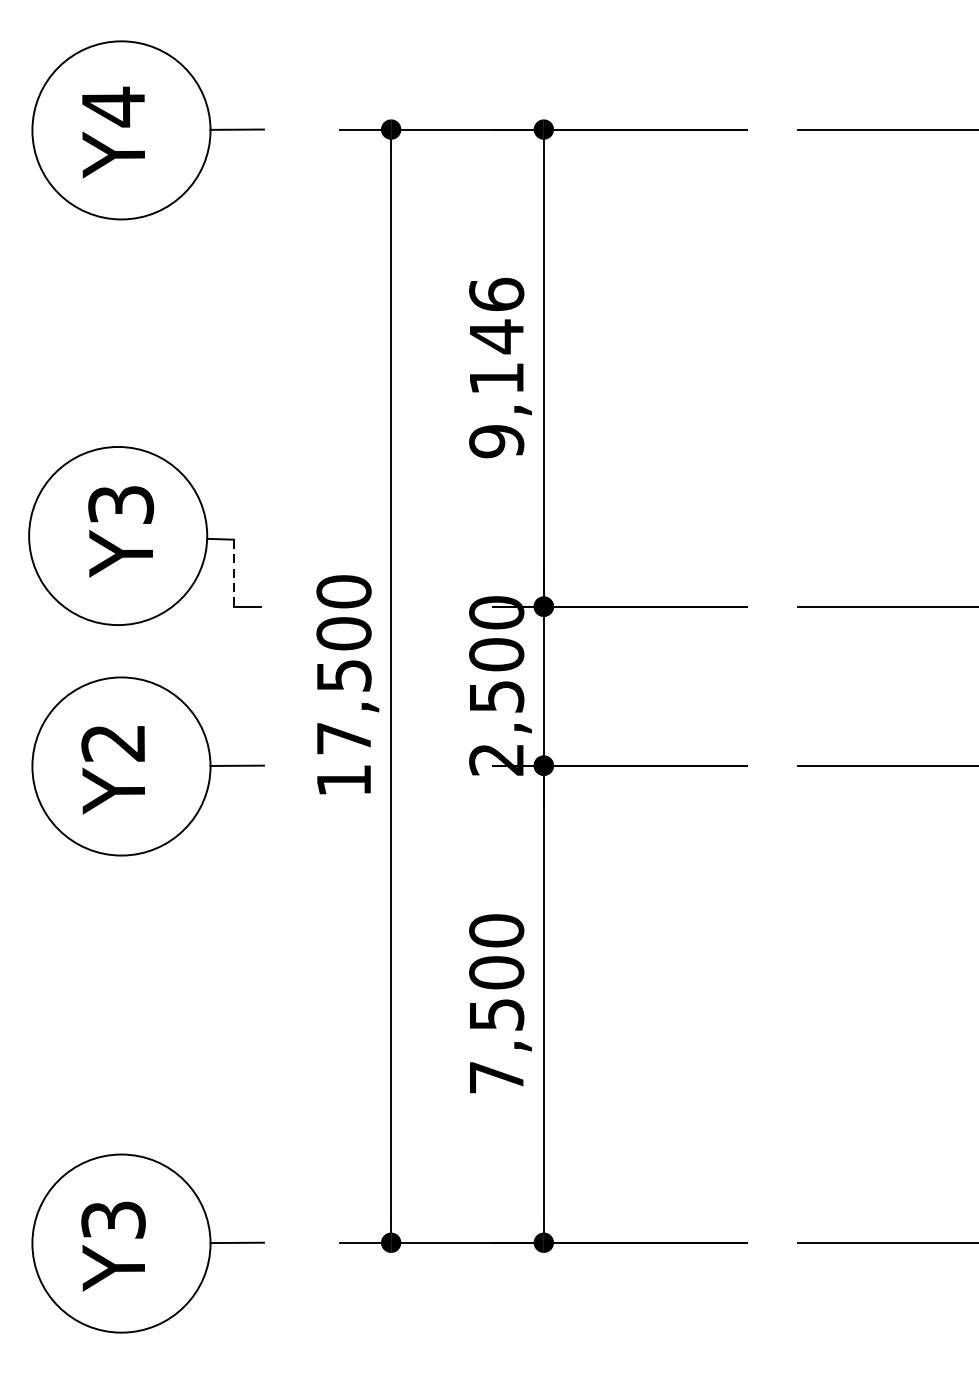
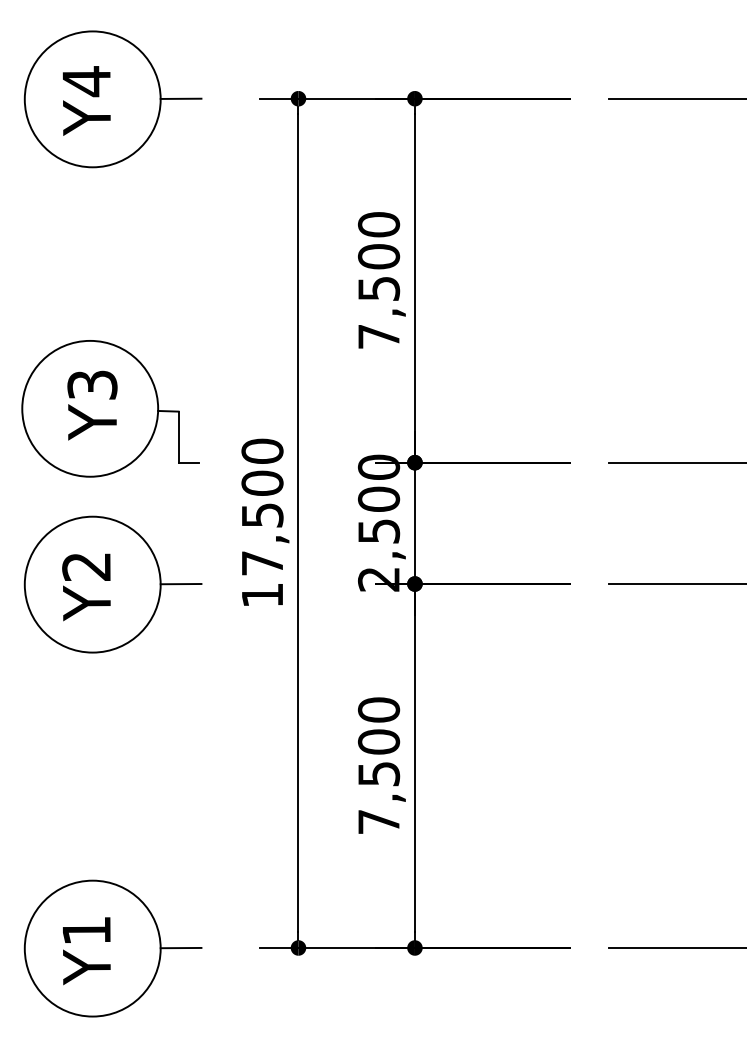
text: (496, 367) -> (378, 280), 9,146 -> 7,500
line: (233, 573) -> (178, 437), dashed -> solid
text: (113, 1219) -> (86, 930), Y3 -> Y1

